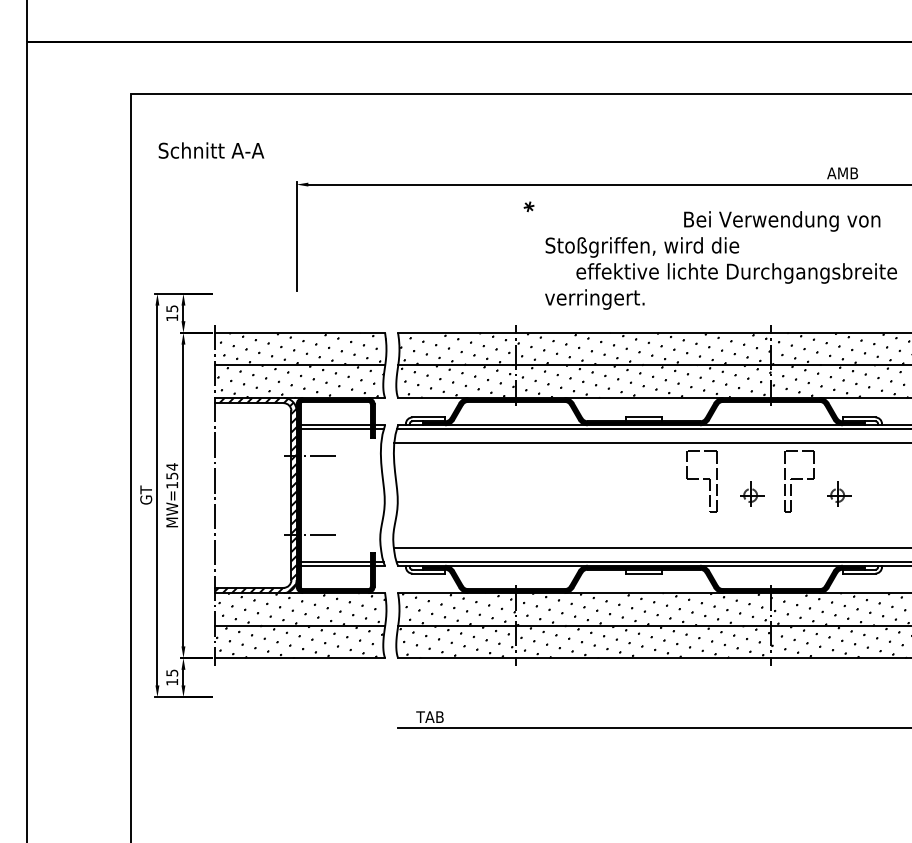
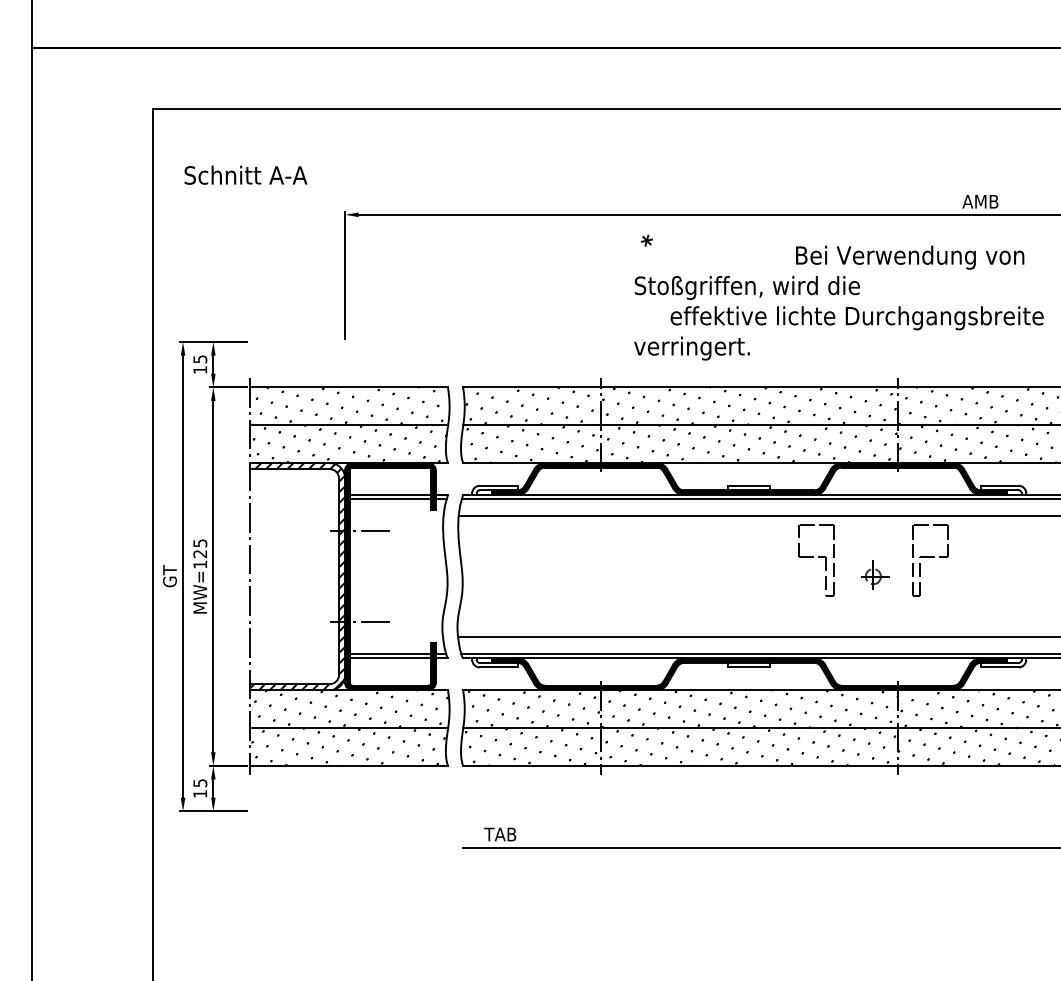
part: (528, 206) -> (646, 240), moved
text: (172, 471) -> (200, 548), MW=154 -> MW=125
part: (839, 493) -> (976, 574), removed

